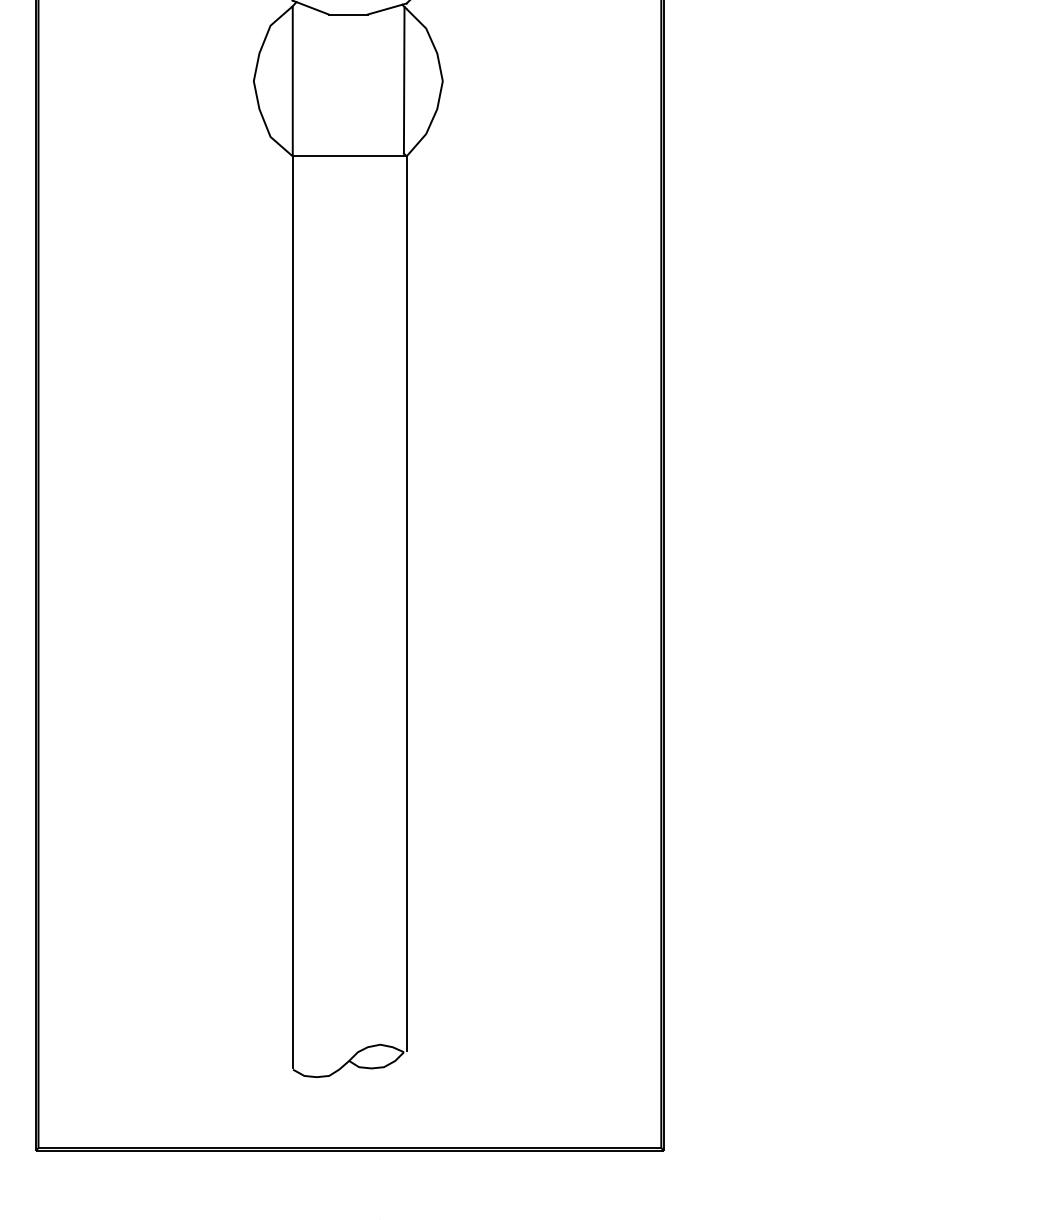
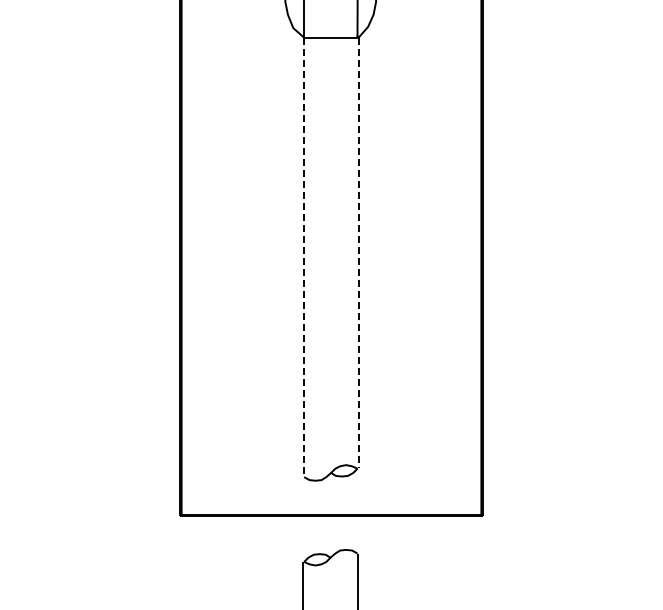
line: (406, 605) -> (358, 253), solid -> dashed
line: (291, 613) -> (303, 257), solid -> dashed

